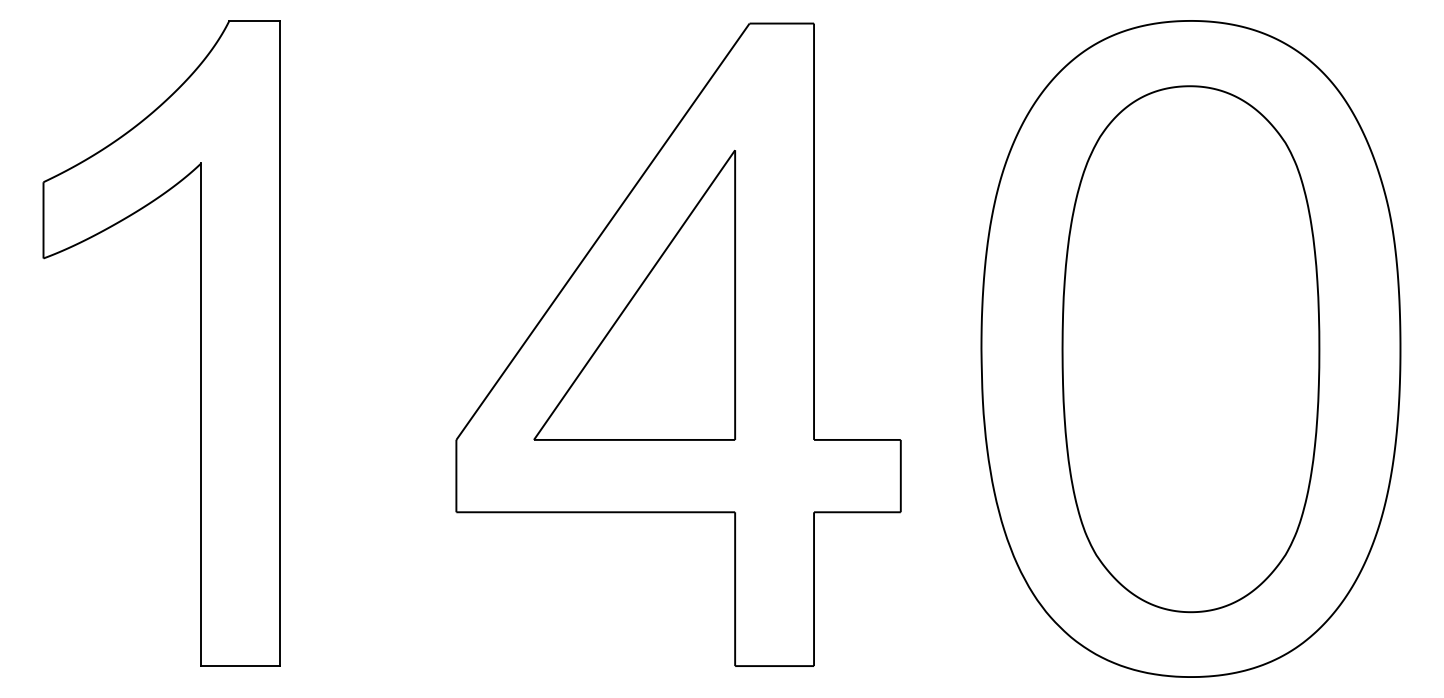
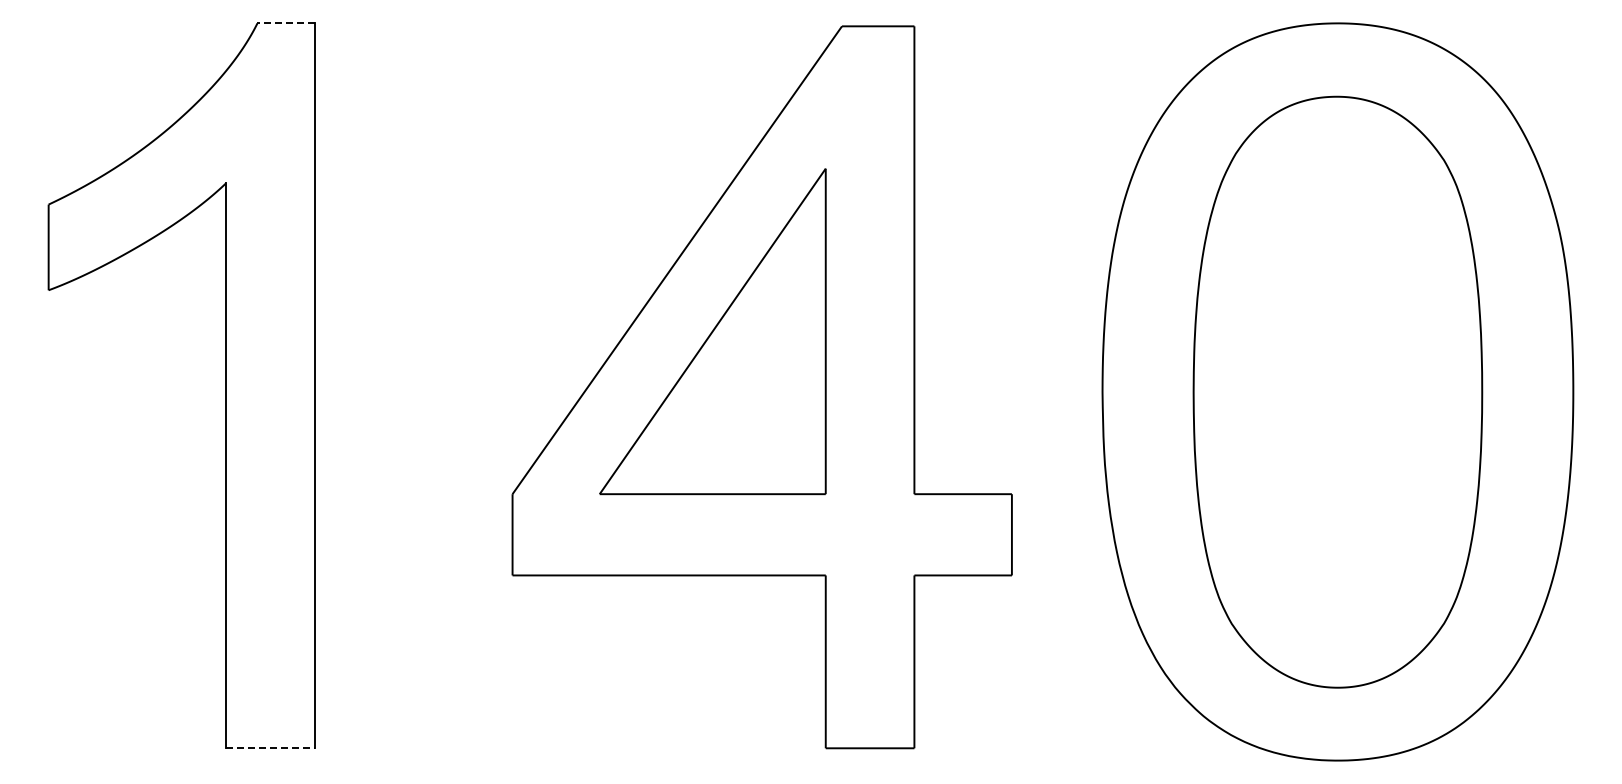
line: (255, 21) -> (286, 23), solid -> dashed
line: (240, 666) -> (270, 748), solid -> dashed

